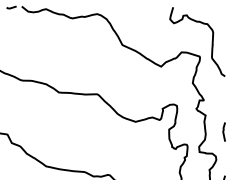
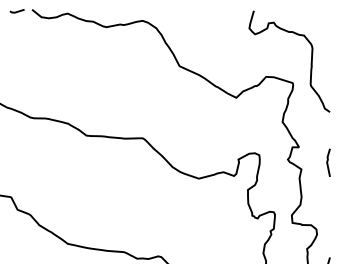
line: (223, 131) -> (327, 162), moved

